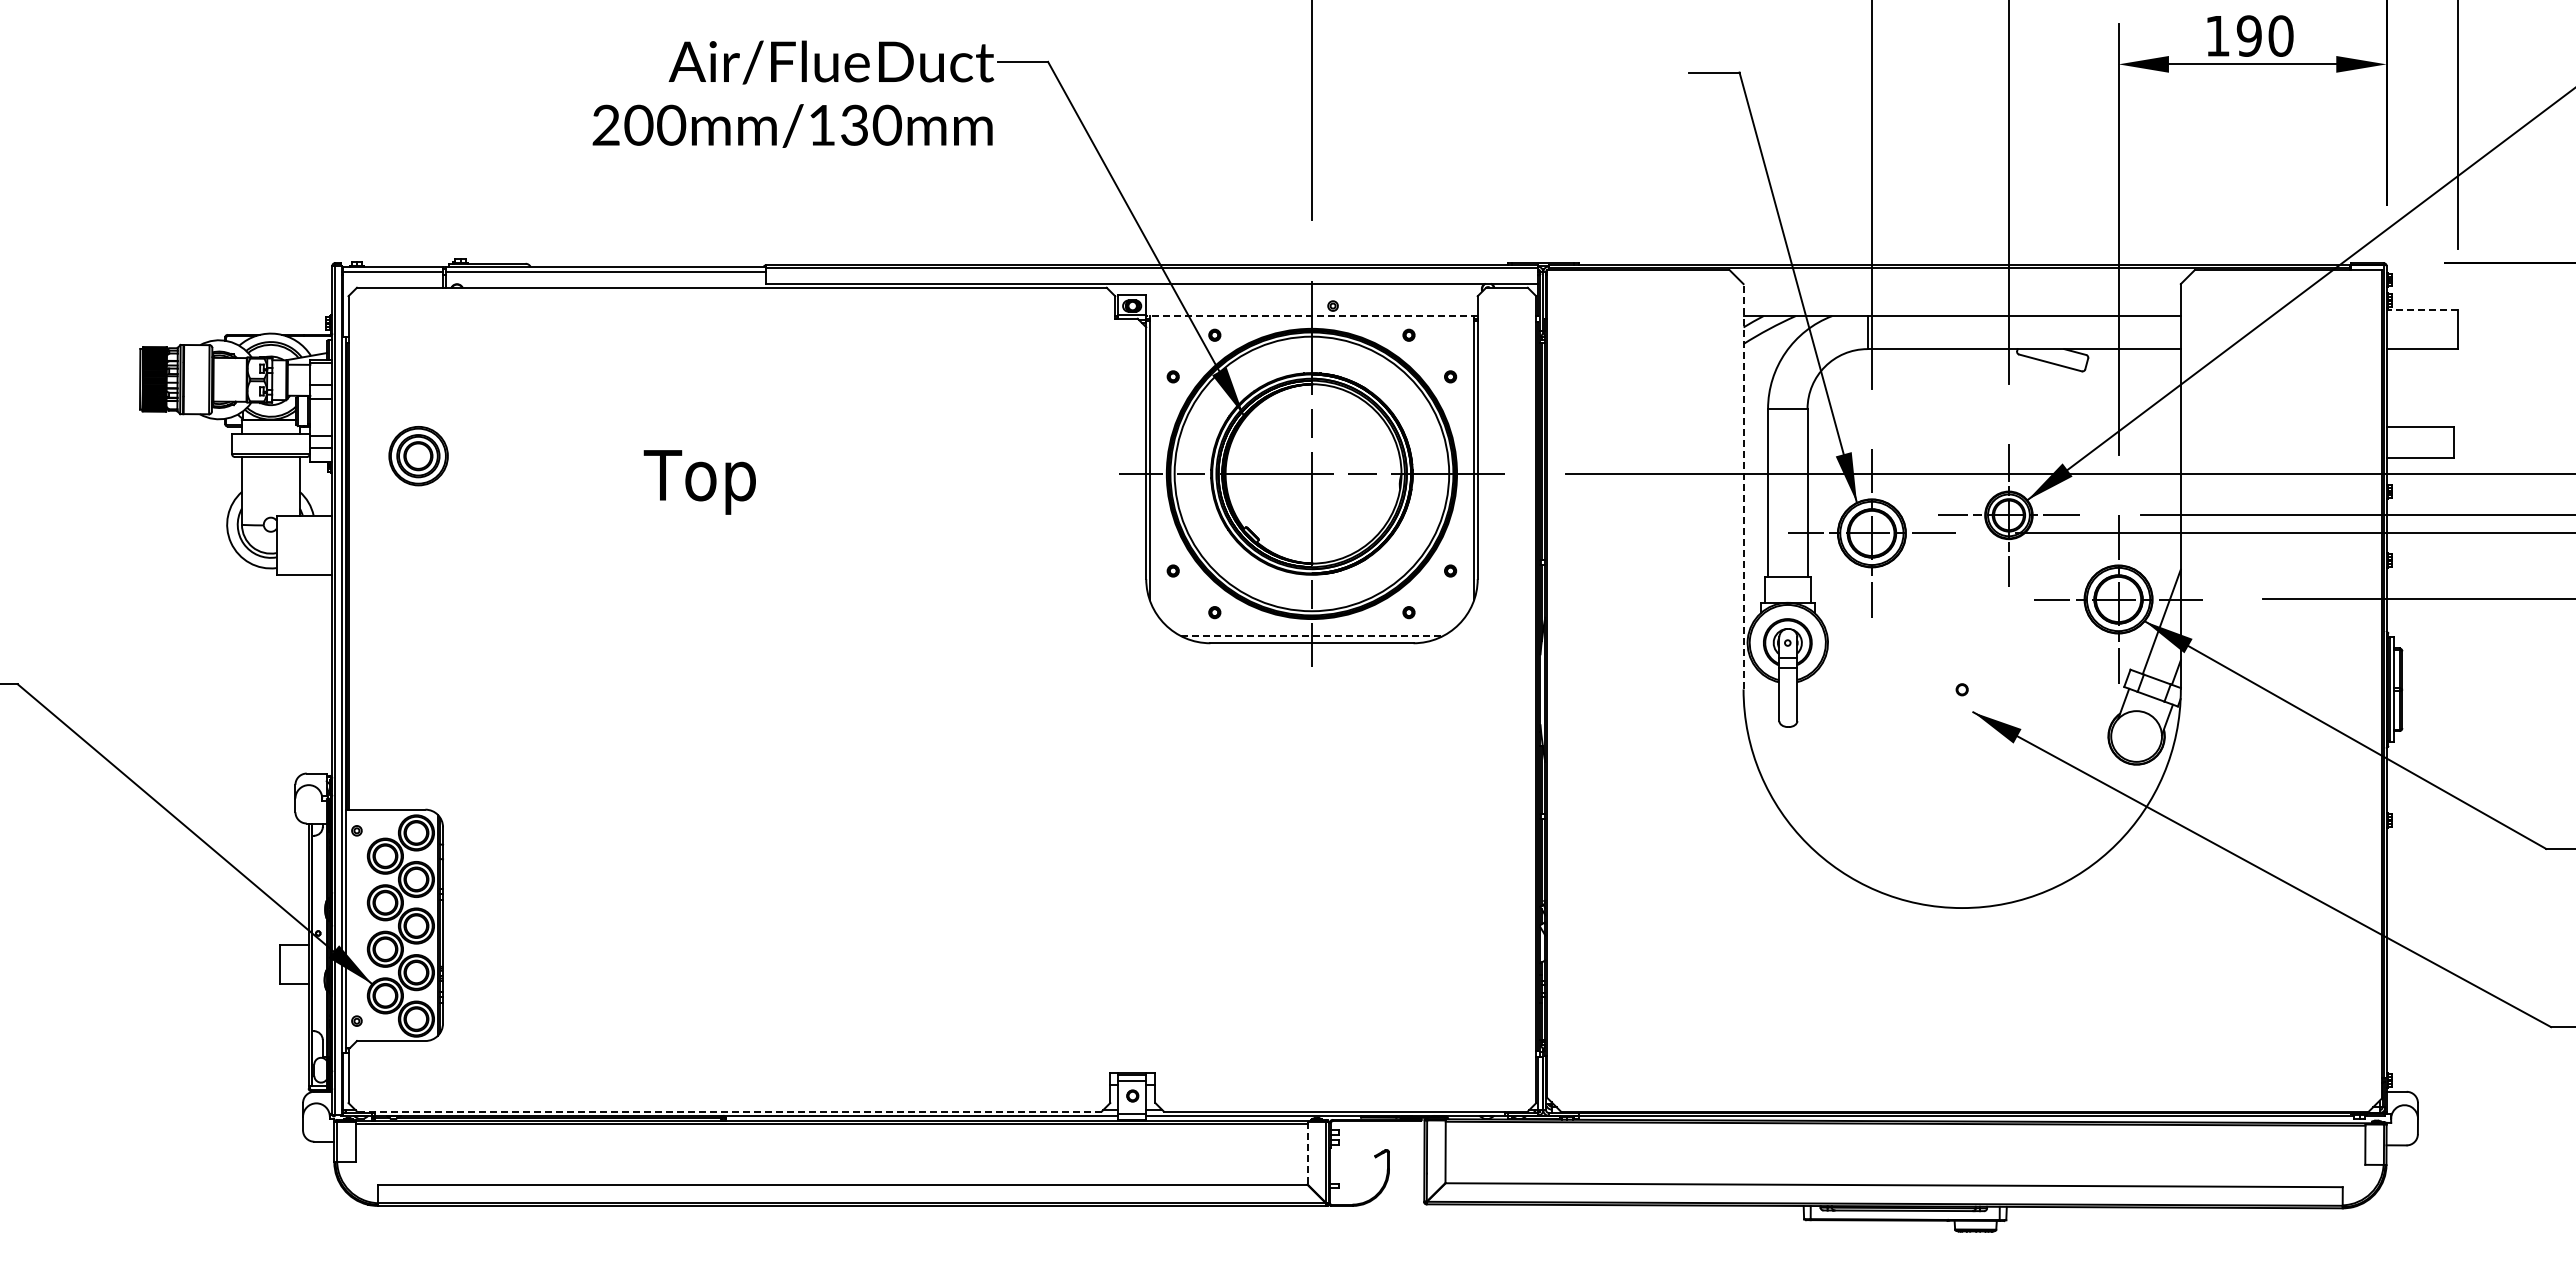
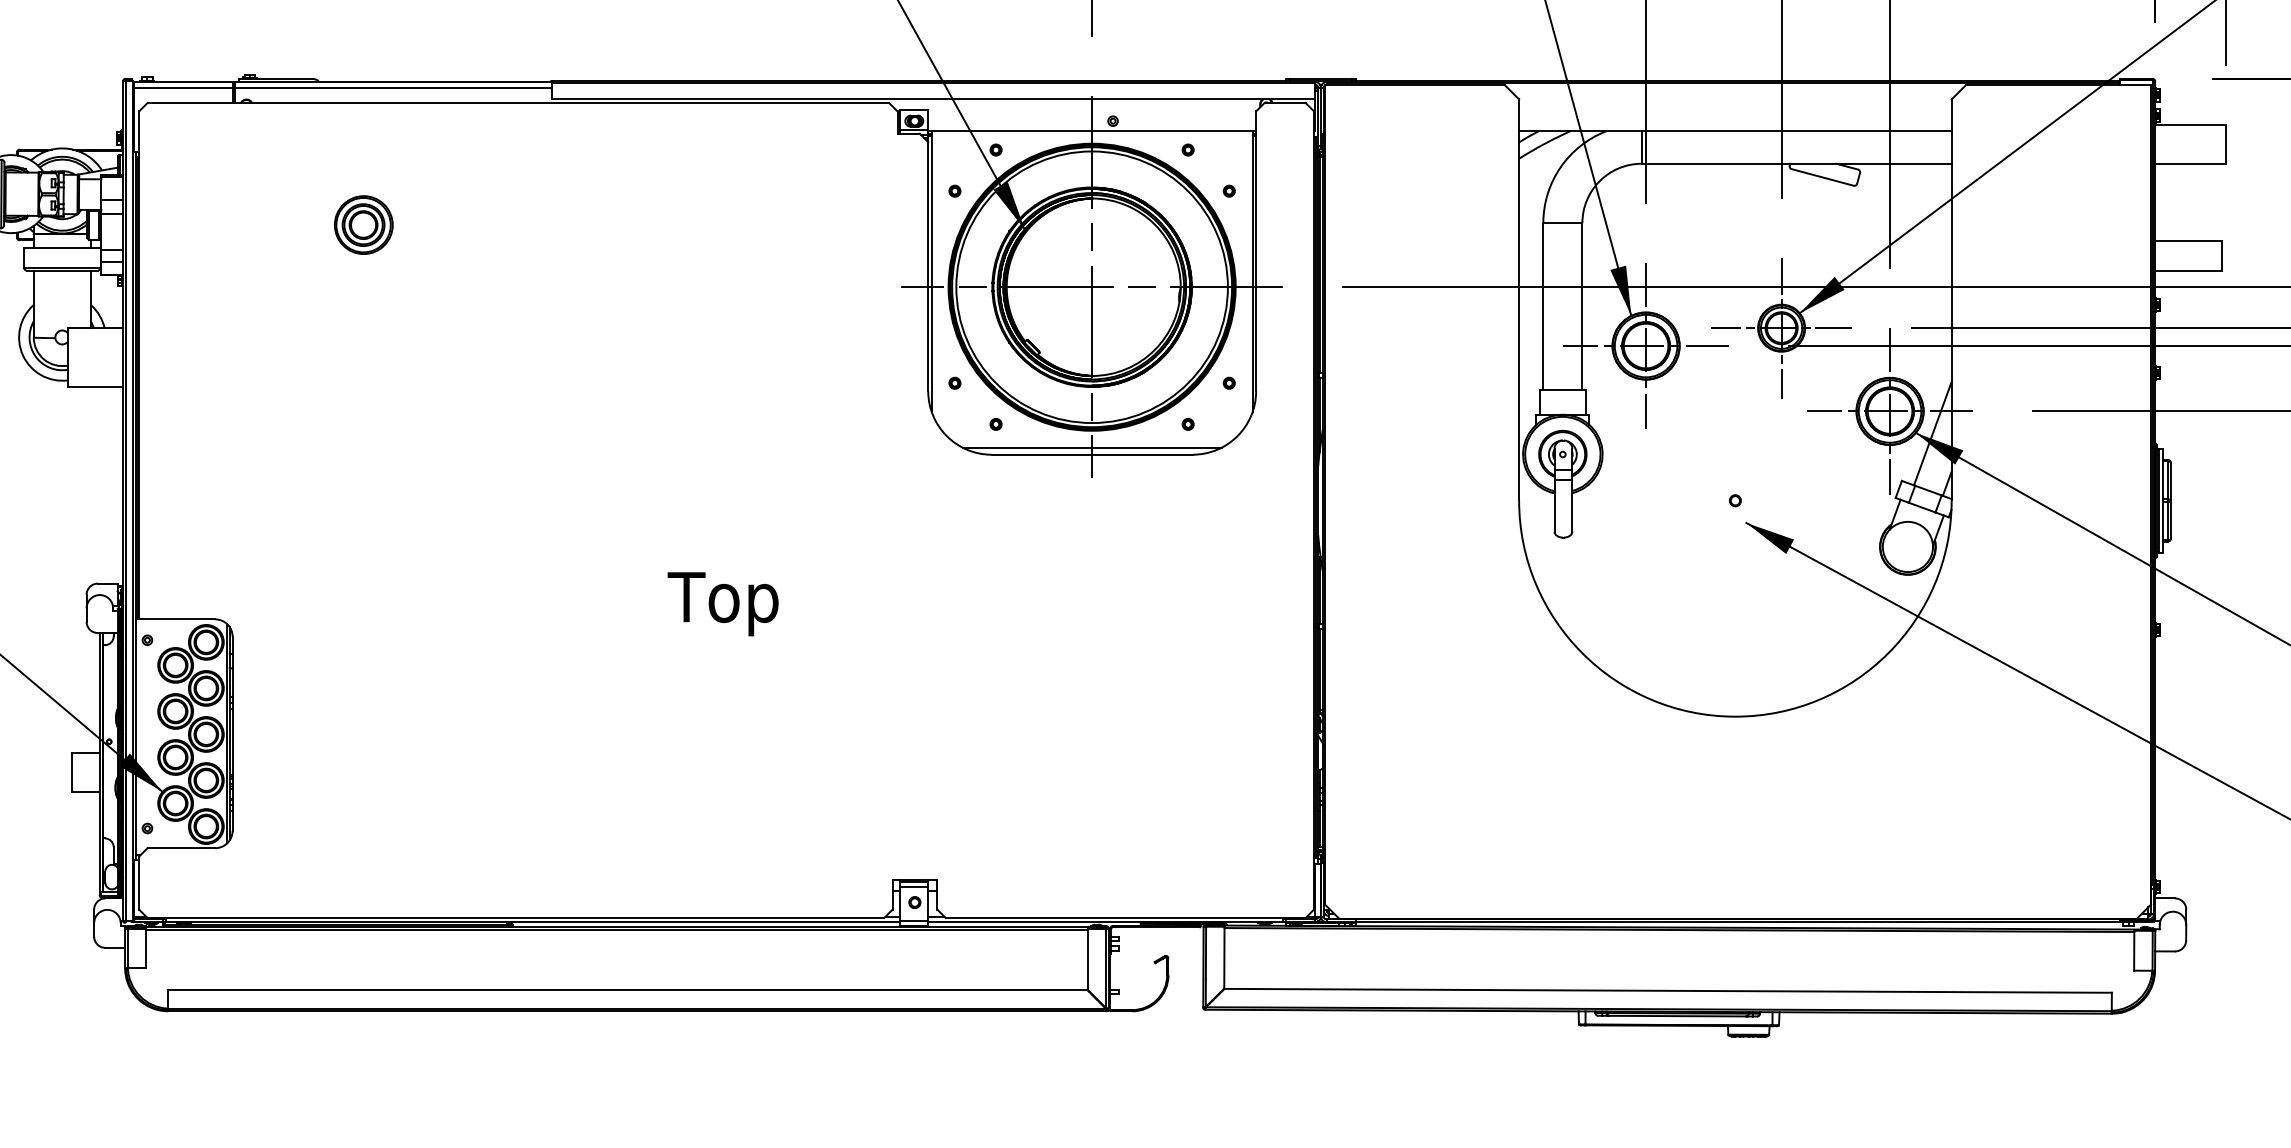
line: (2422, 309) -> (2190, 124), dashed -> solid
line: (1311, 315) -> (1091, 130), dashed -> solid
part: (418, 456) -> (363, 225), moved
text: (699, 482) -> (722, 604), moved
line: (1743, 486) -> (1519, 299), dashed -> solid
line: (1311, 636) -> (1091, 448), dashed -> solid
line: (728, 1111) -> (515, 917), dashed -> solid
line: (1307, 1152) -> (1087, 958), dashed -> solid

